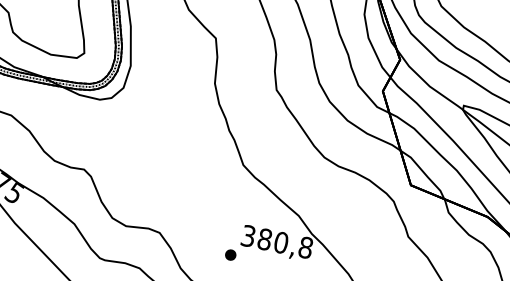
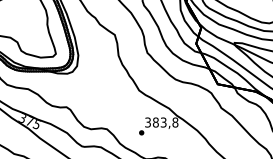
text: (280, 242) -> (163, 122), 380,8 -> 383,8

